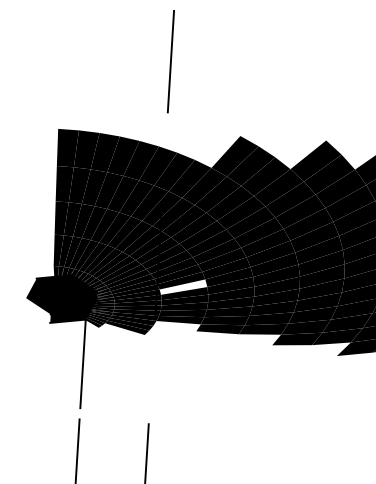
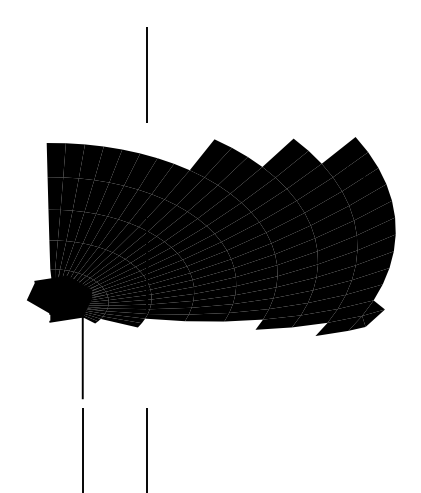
fill: (183, 287) -> (170, 281), added
fill: (176, 326) -> (166, 317), added

